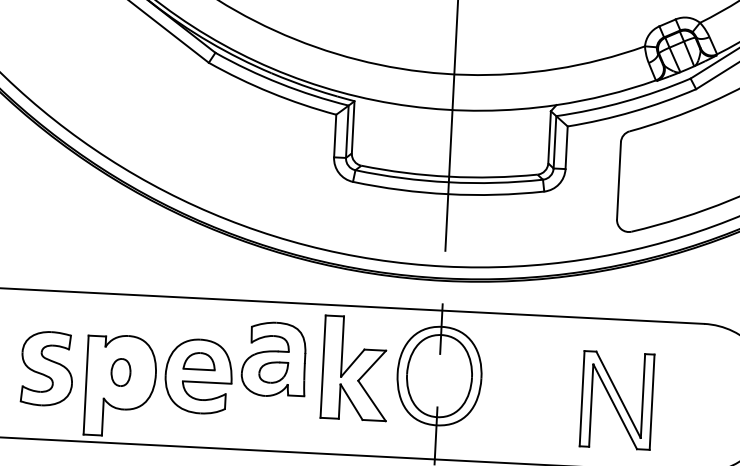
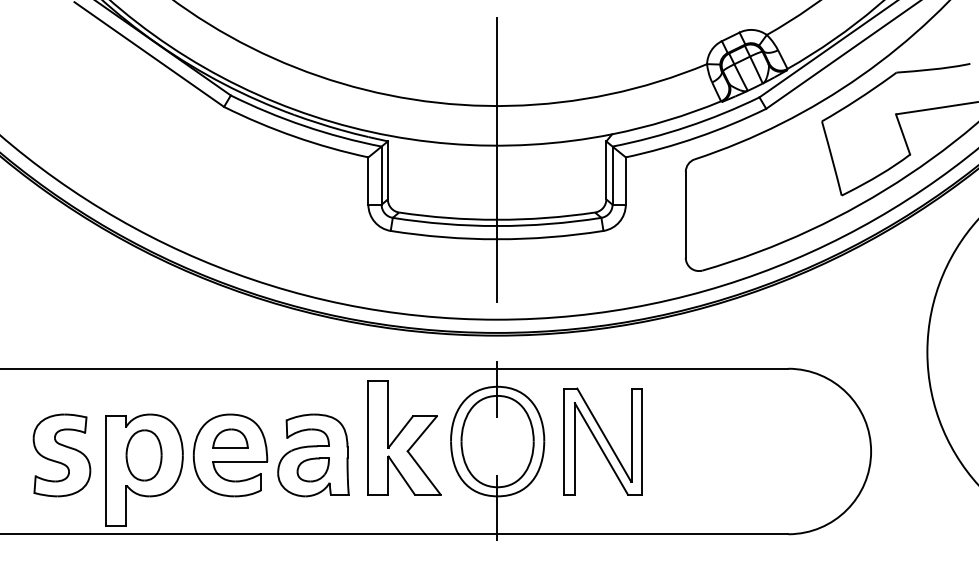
part: (274, 359) -> (313, 455), moved
part: (120, 372) -> (143, 455), size x1.67
part: (616, 400) -> (602, 441), moved

